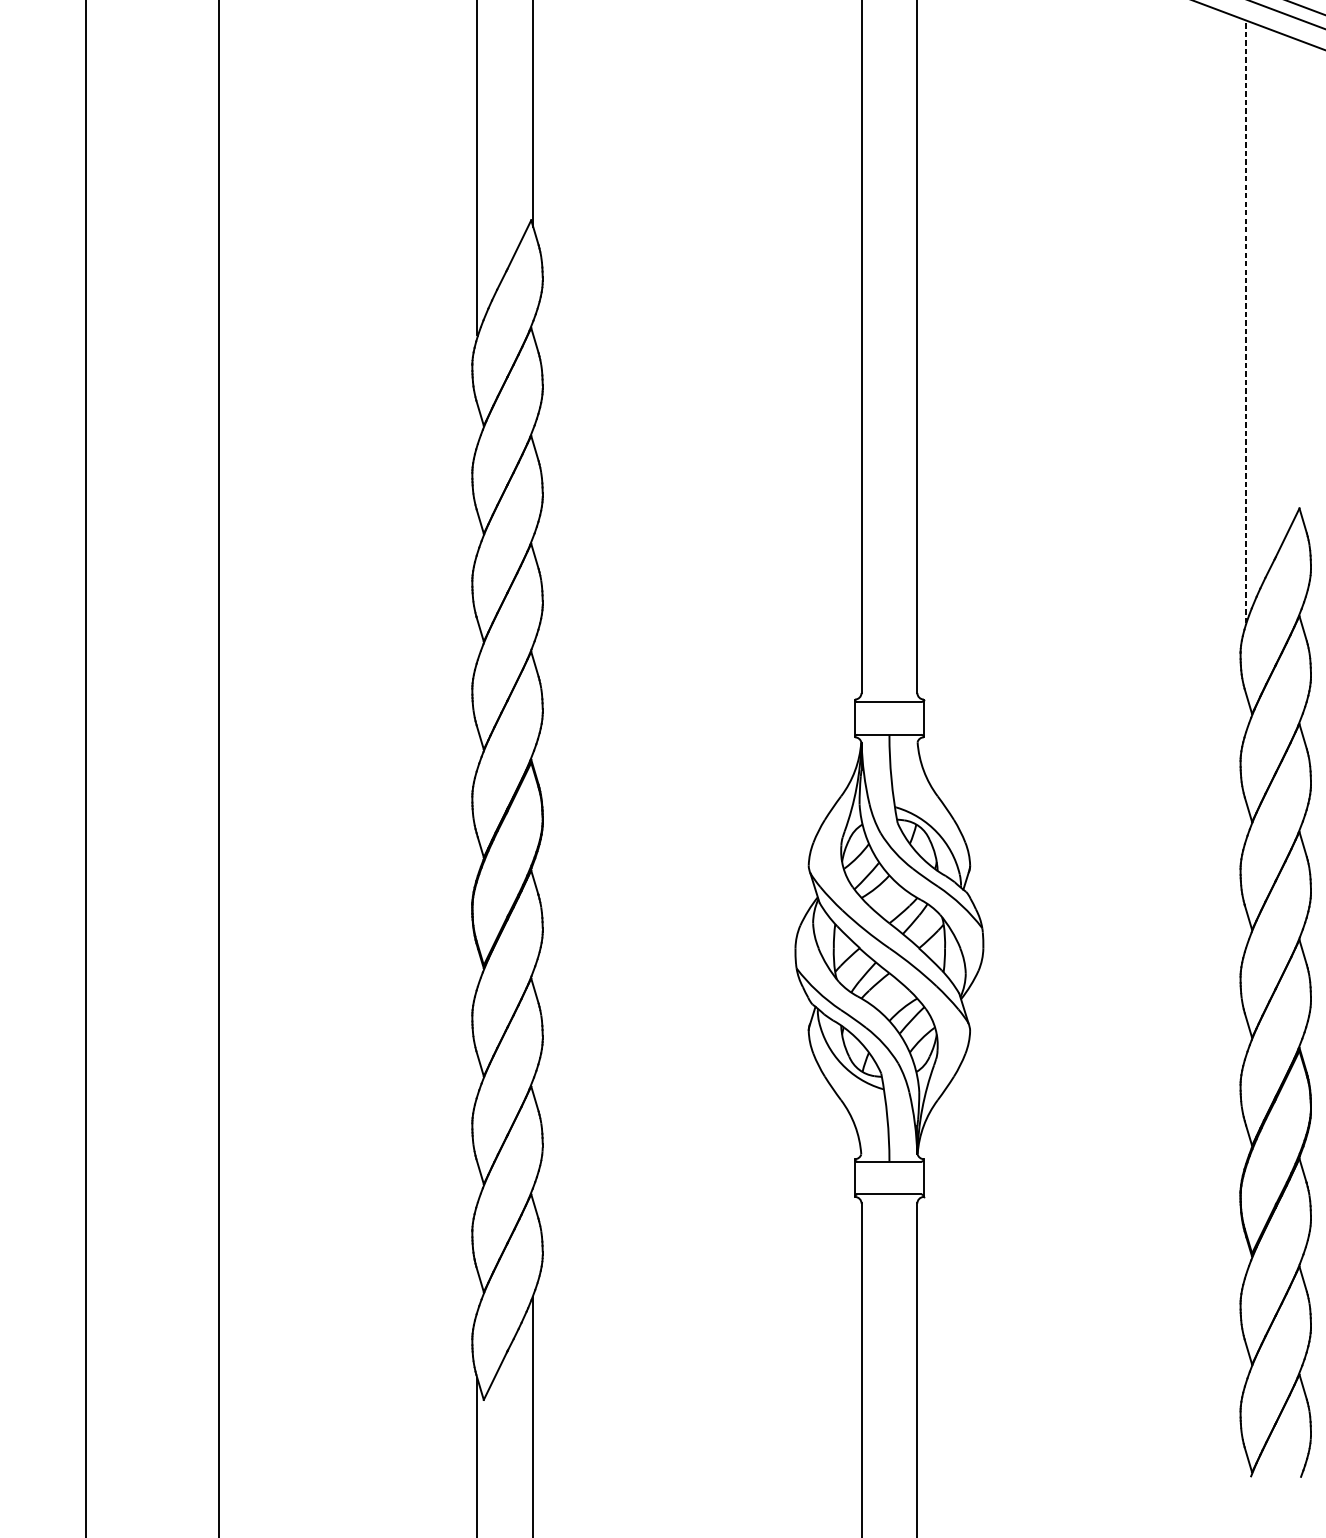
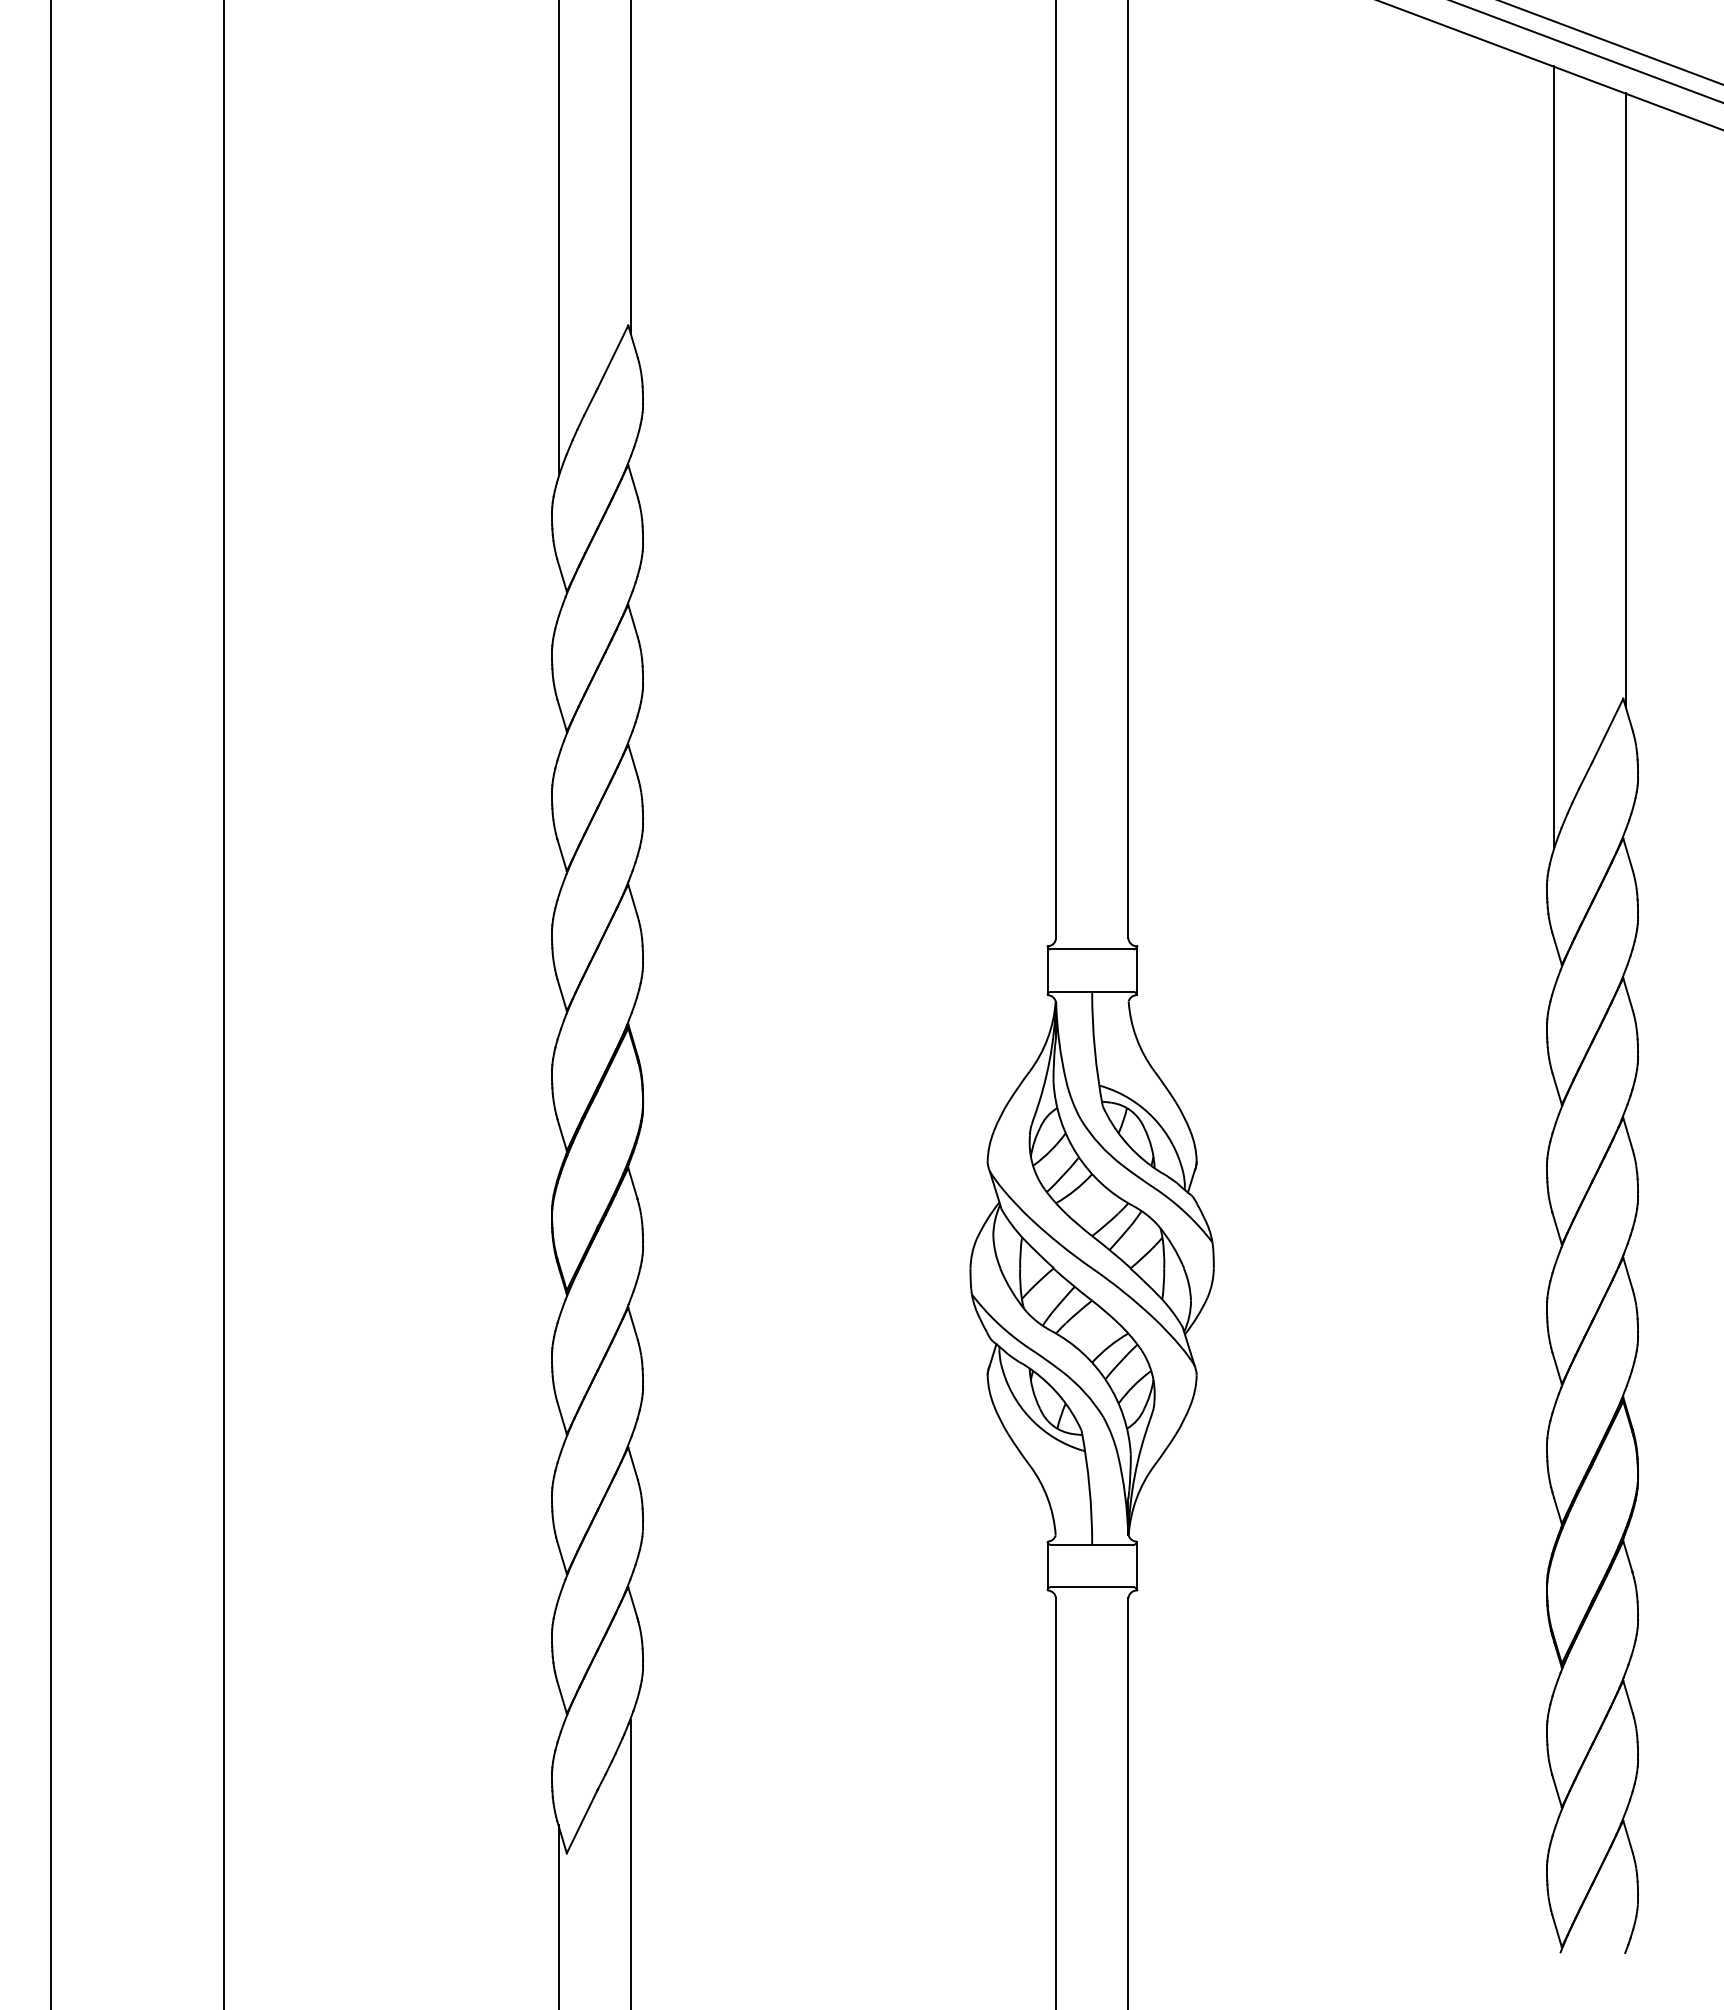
line: (1301, 278) -> (1625, 400), added
line: (1245, 321) -> (1553, 456), dashed -> solid

